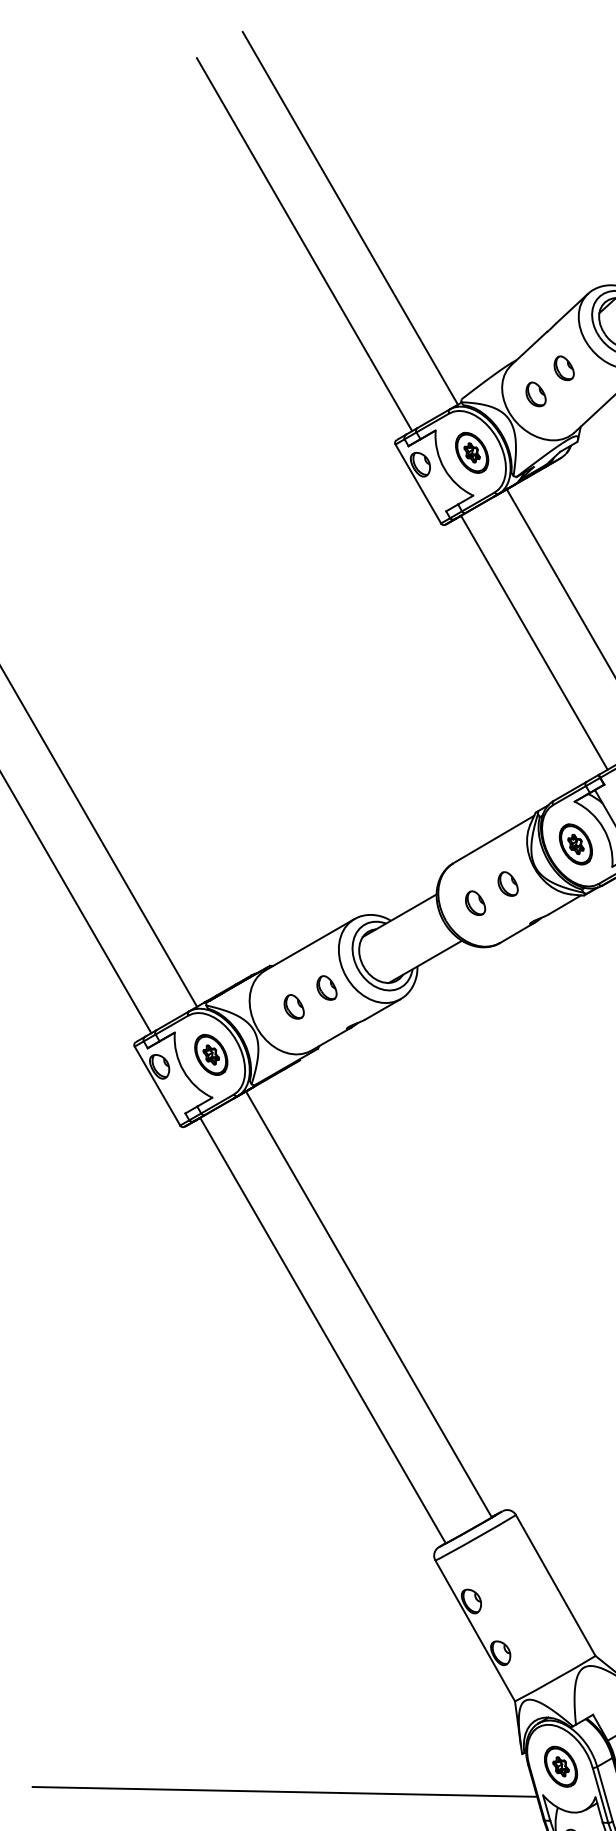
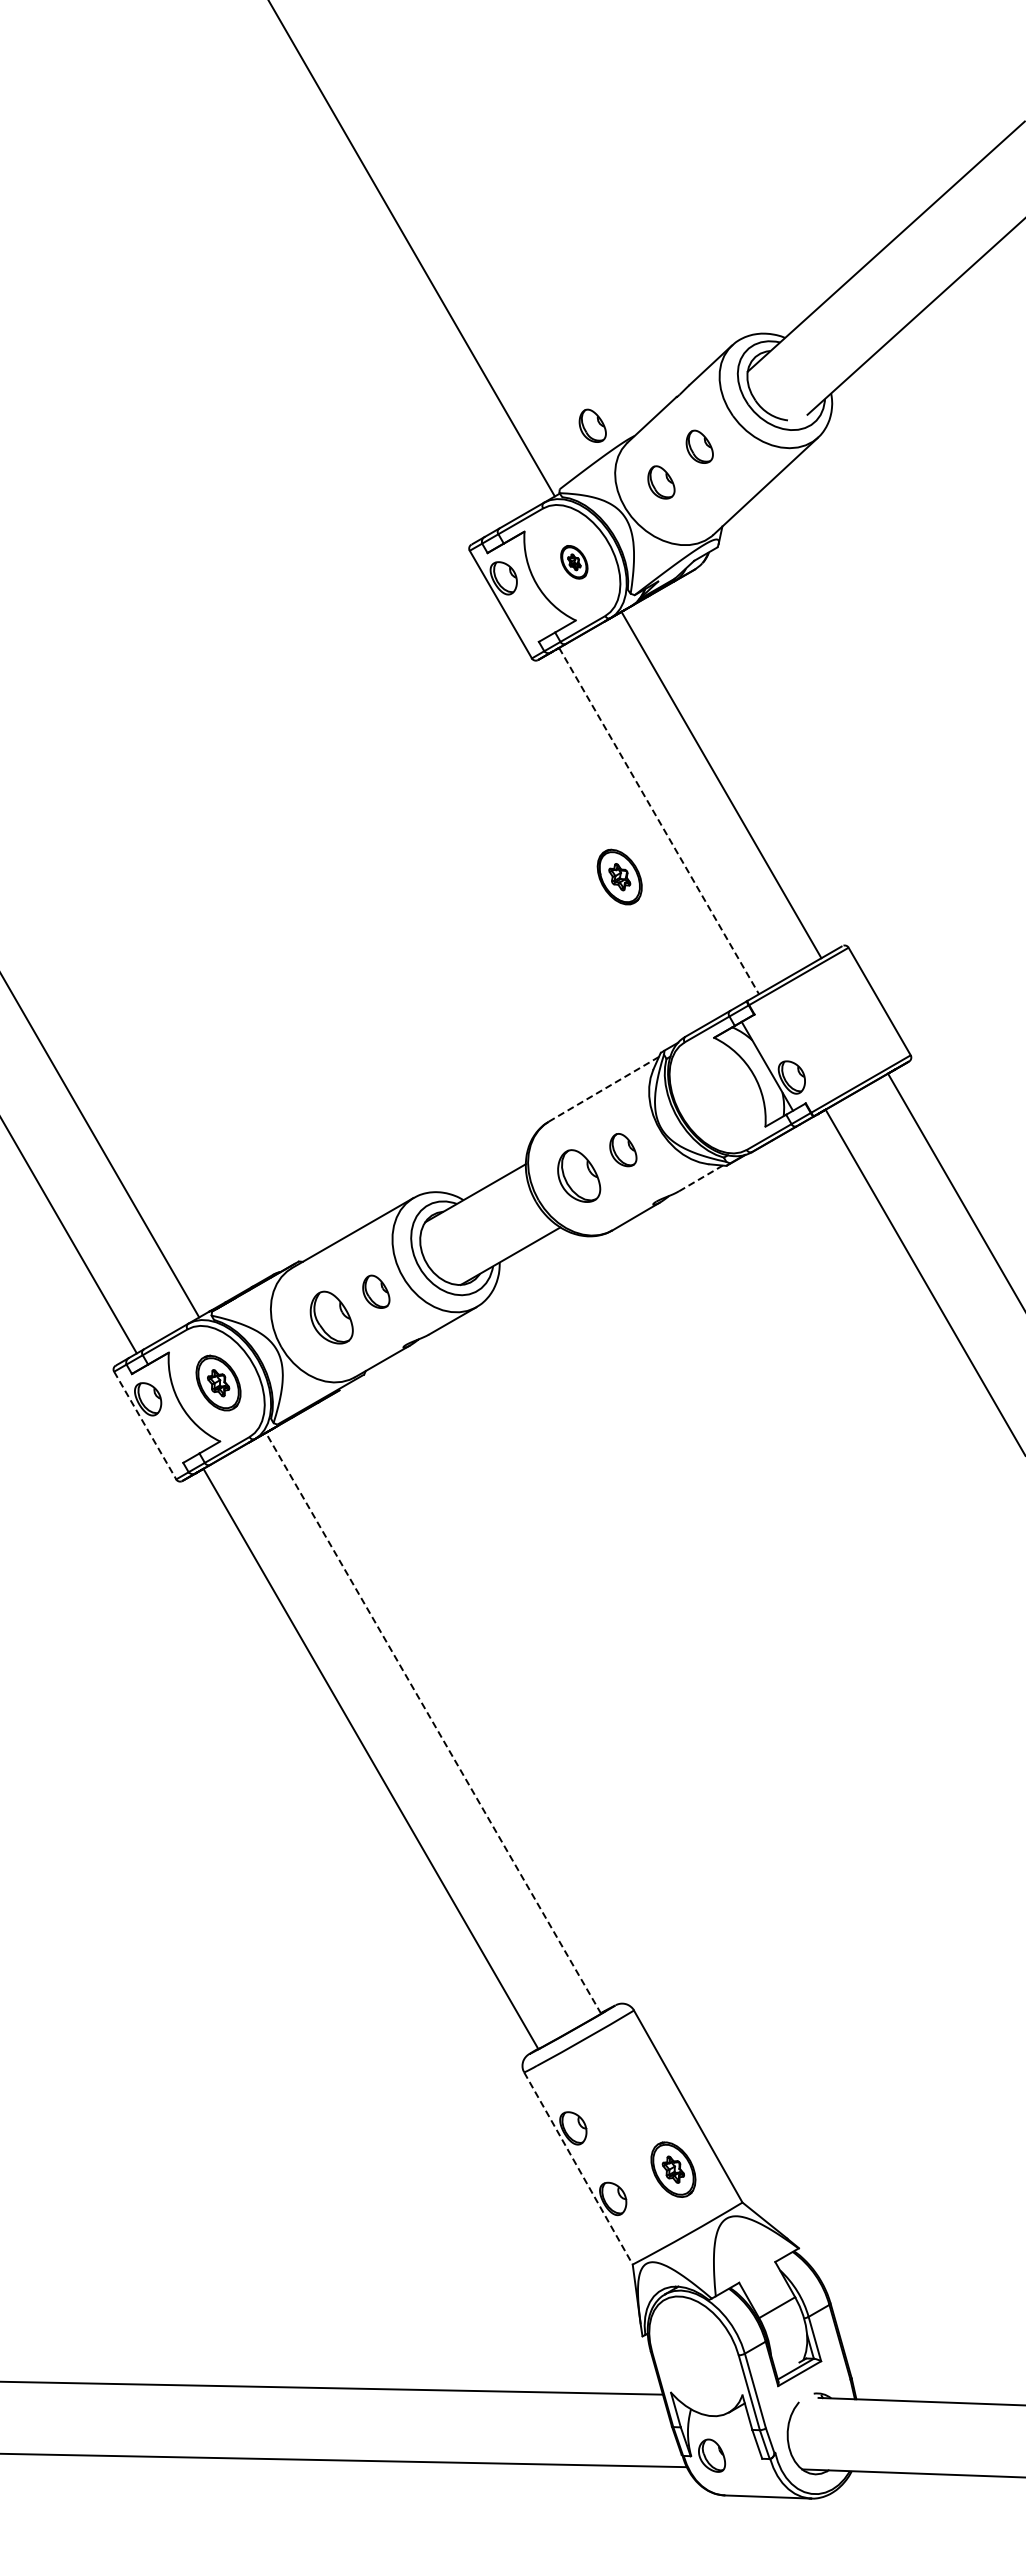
line: (304, 244) -> (345, 277), removed
part: (485, 352) -> (592, 425), added
part: (472, 453) -> (574, 562), size x0.6
line: (534, 643) -> (659, 821), solid -> dashed
line: (493, 839) -> (603, 1089), solid -> dashed
part: (575, 844) -> (619, 876), moved
part: (475, 903) -> (578, 1176), size x1.6
line: (565, 904) -> (701, 1178), solid -> dashed
part: (294, 1006) -> (331, 1317), size x1.6
line: (157, 1086) -> (145, 1426), solid -> dashed
line: (368, 1303) -> (433, 1722), solid -> dashed
line: (475, 1630) -> (578, 2168), solid -> dashed
part: (561, 1766) -> (673, 2169), moved

